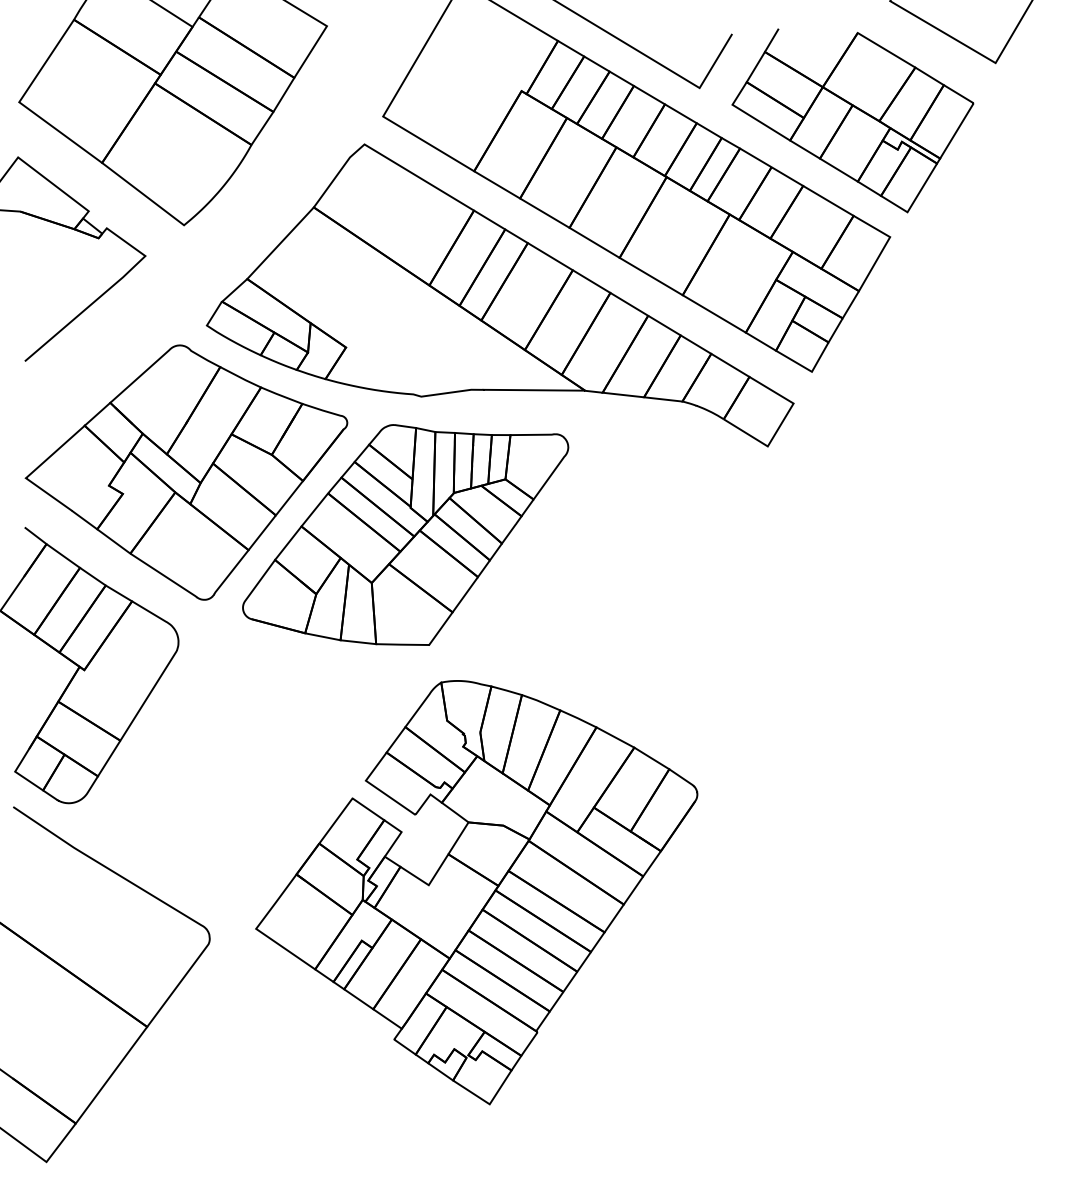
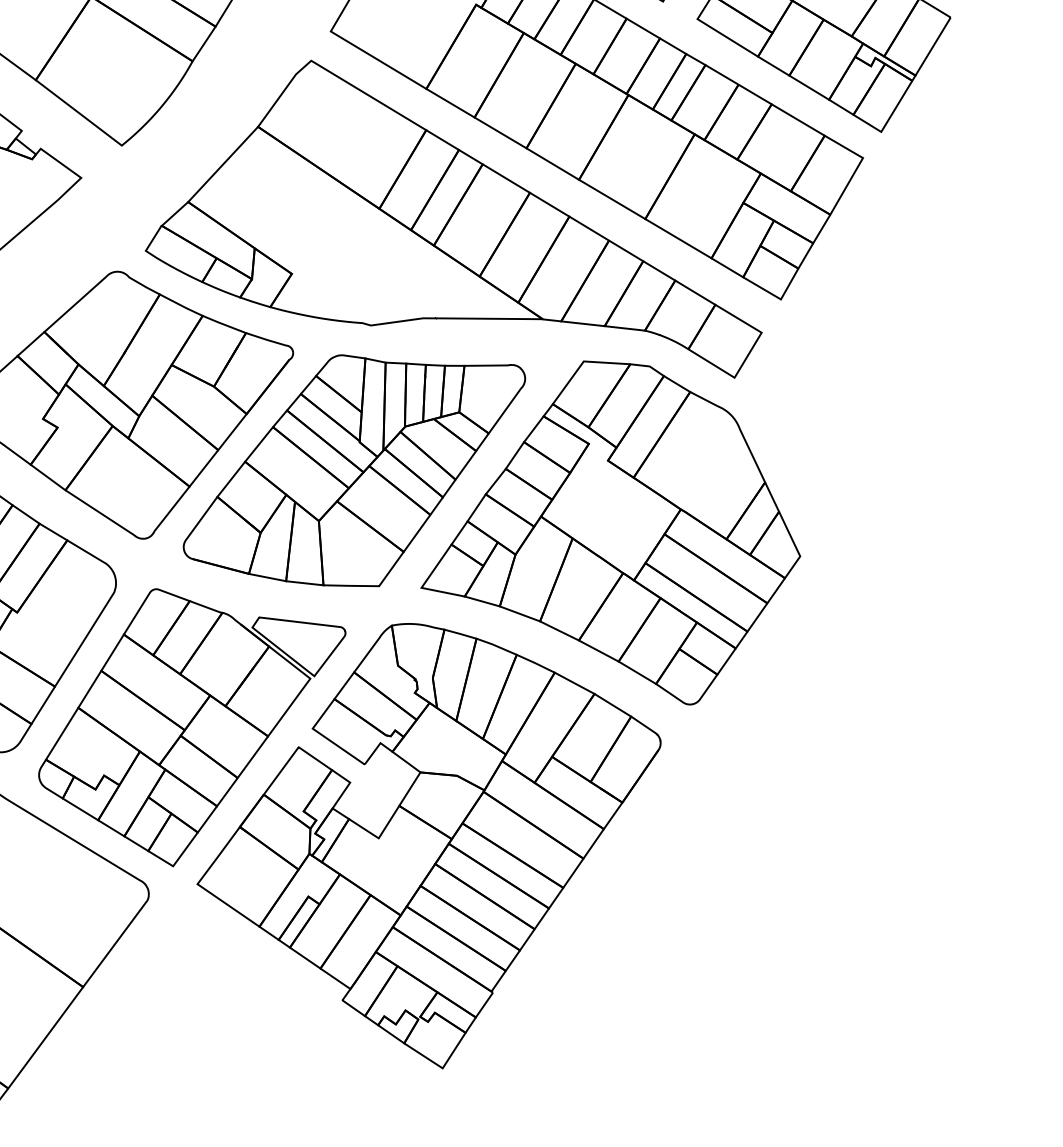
part: (649, 594) -> (610, 533), added
part: (250, 779) -> (191, 727), added

